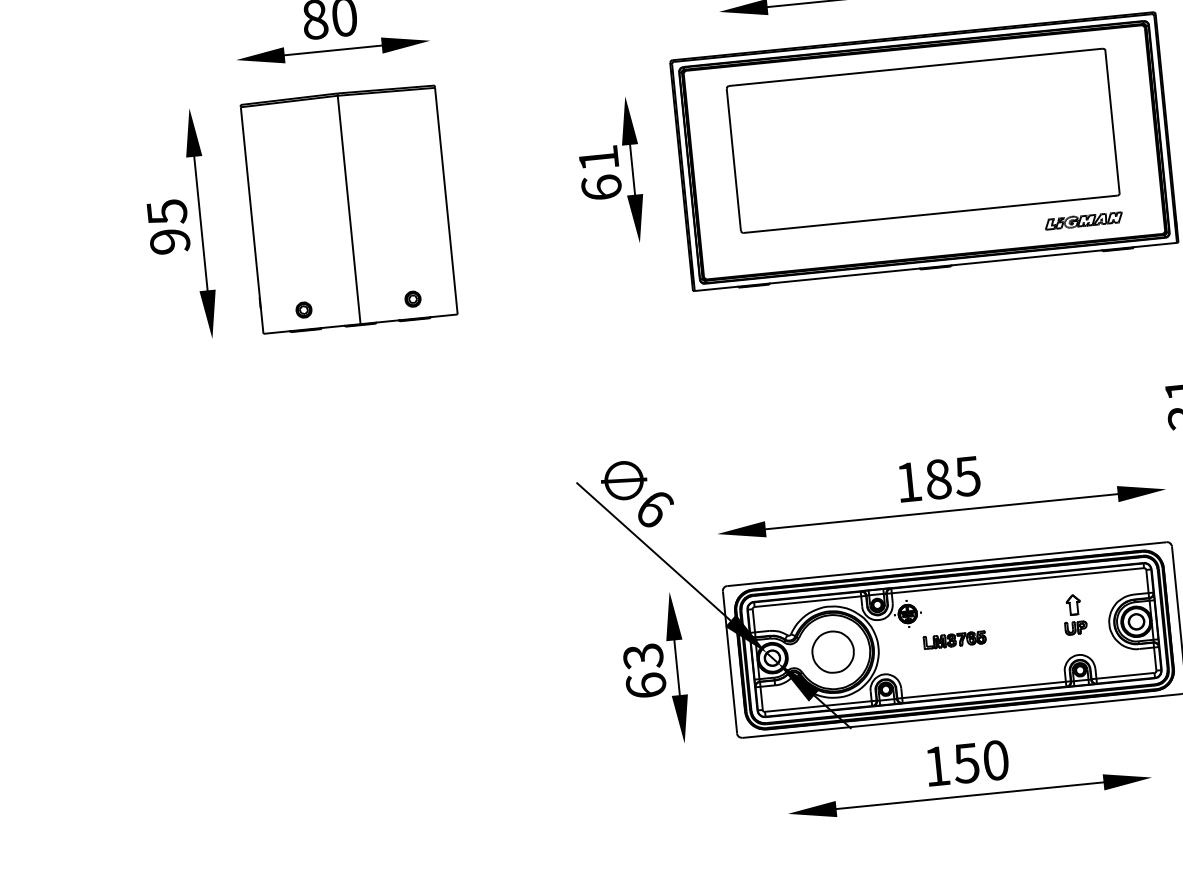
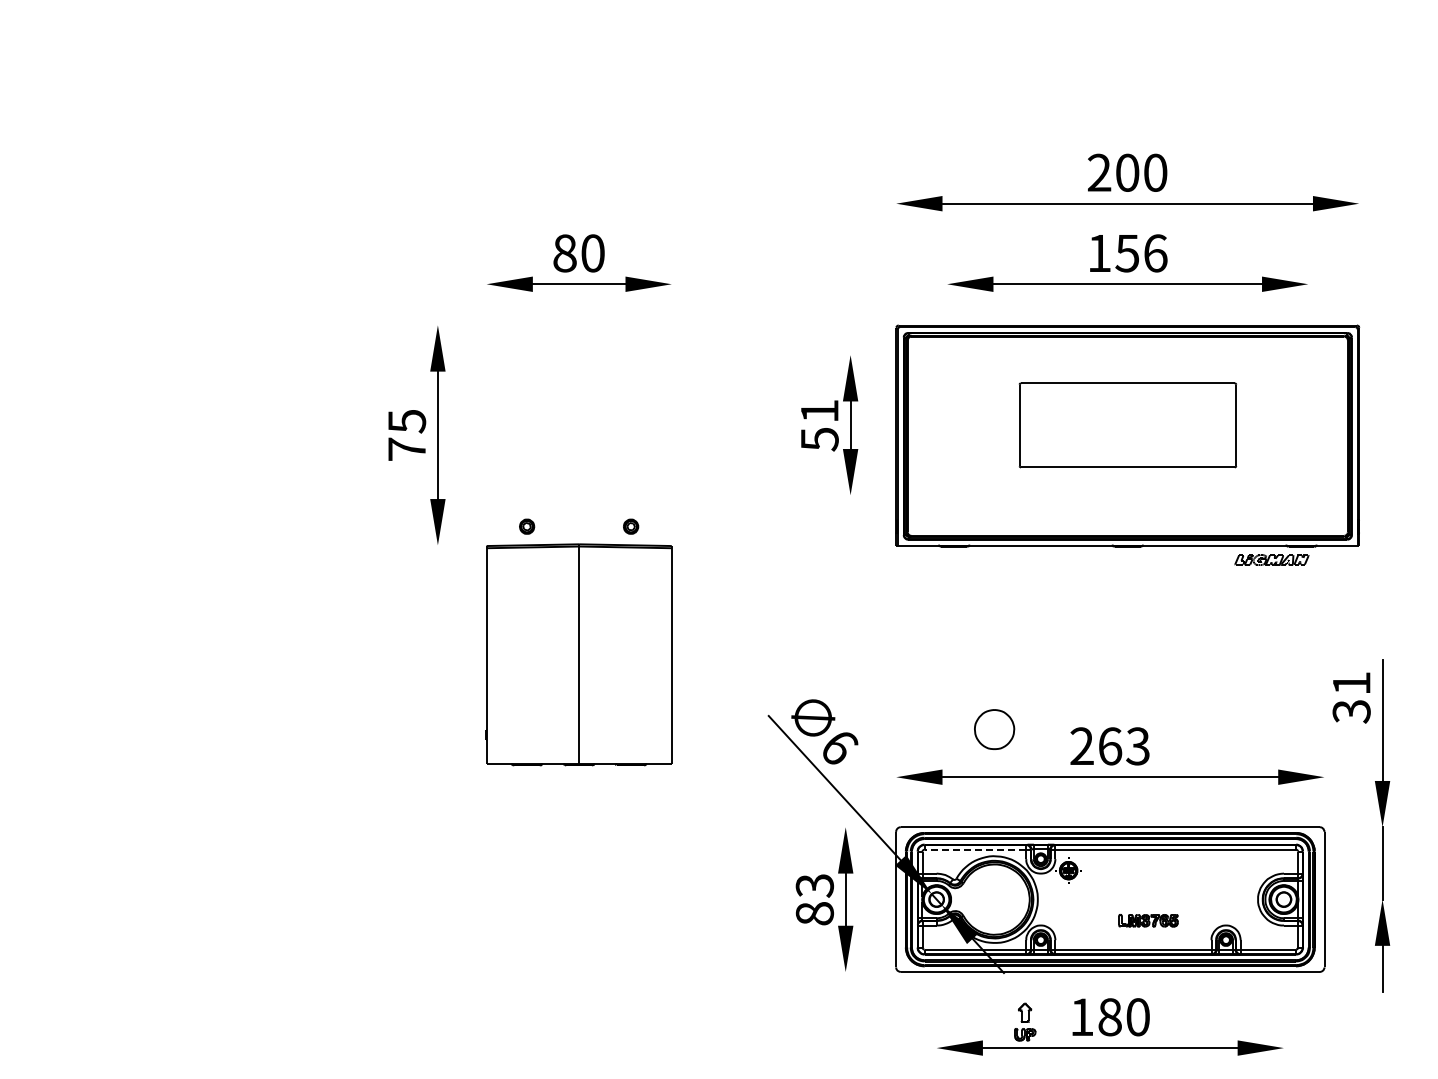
part: (922, 141) -> (1127, 425), size x0.6
text: (601, 188) -> (819, 439), 61 -> 51
part: (348, 209) -> (578, 654), moved
part: (1083, 220) -> (1271, 559), moved
text: (170, 241) -> (407, 449), 95 -> 75
text: (937, 479) -> (1109, 746), 185 -> 263
line: (807, 601) -> (975, 849), solid -> dashed
part: (1074, 614) -> (1025, 1021), moved
part: (954, 639) -> (1148, 920), moved
part: (833, 652) -> (994, 729), moved
text: (645, 685) -> (814, 913), 63 -> 83
text: (966, 763) -> (1109, 1017), 150 -> 180

